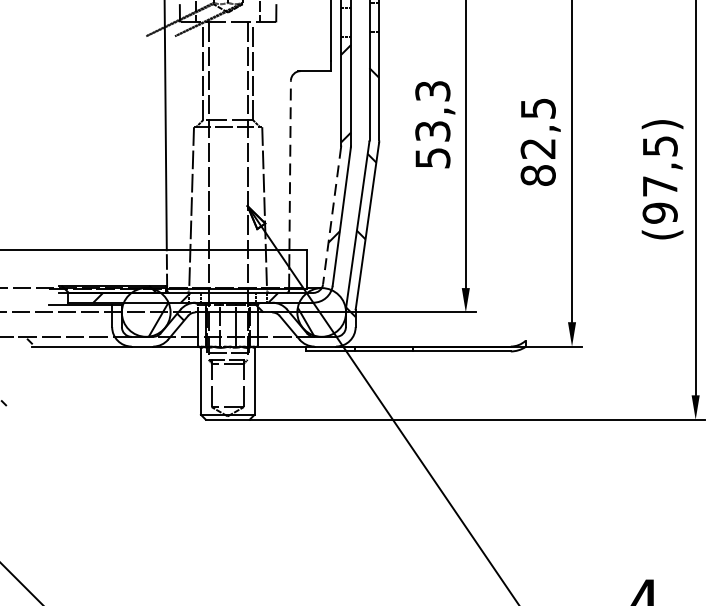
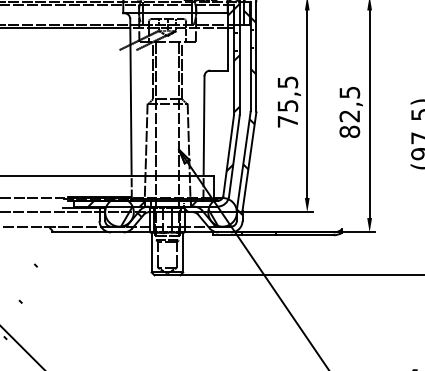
text: (432, 123) -> (287, 101), 53,3 -> 75,5
line: (290, 166) -> (204, 126), dashed -> solid
line: (331, 215) -> (228, 155), dashed -> solid

